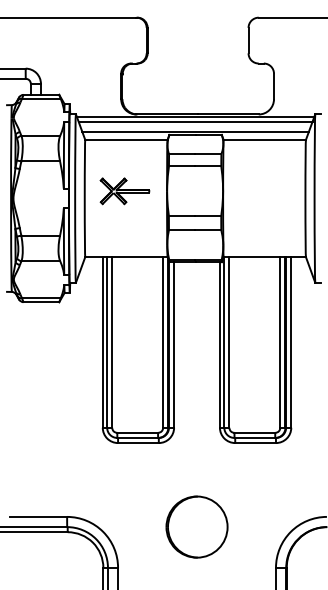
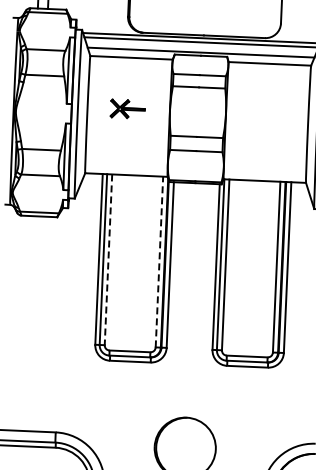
part: (124, 191) -> (127, 109), size x0.7
line: (163, 341) -> (159, 261), solid -> dashed
line: (112, 342) -> (108, 259), solid -> dashed

